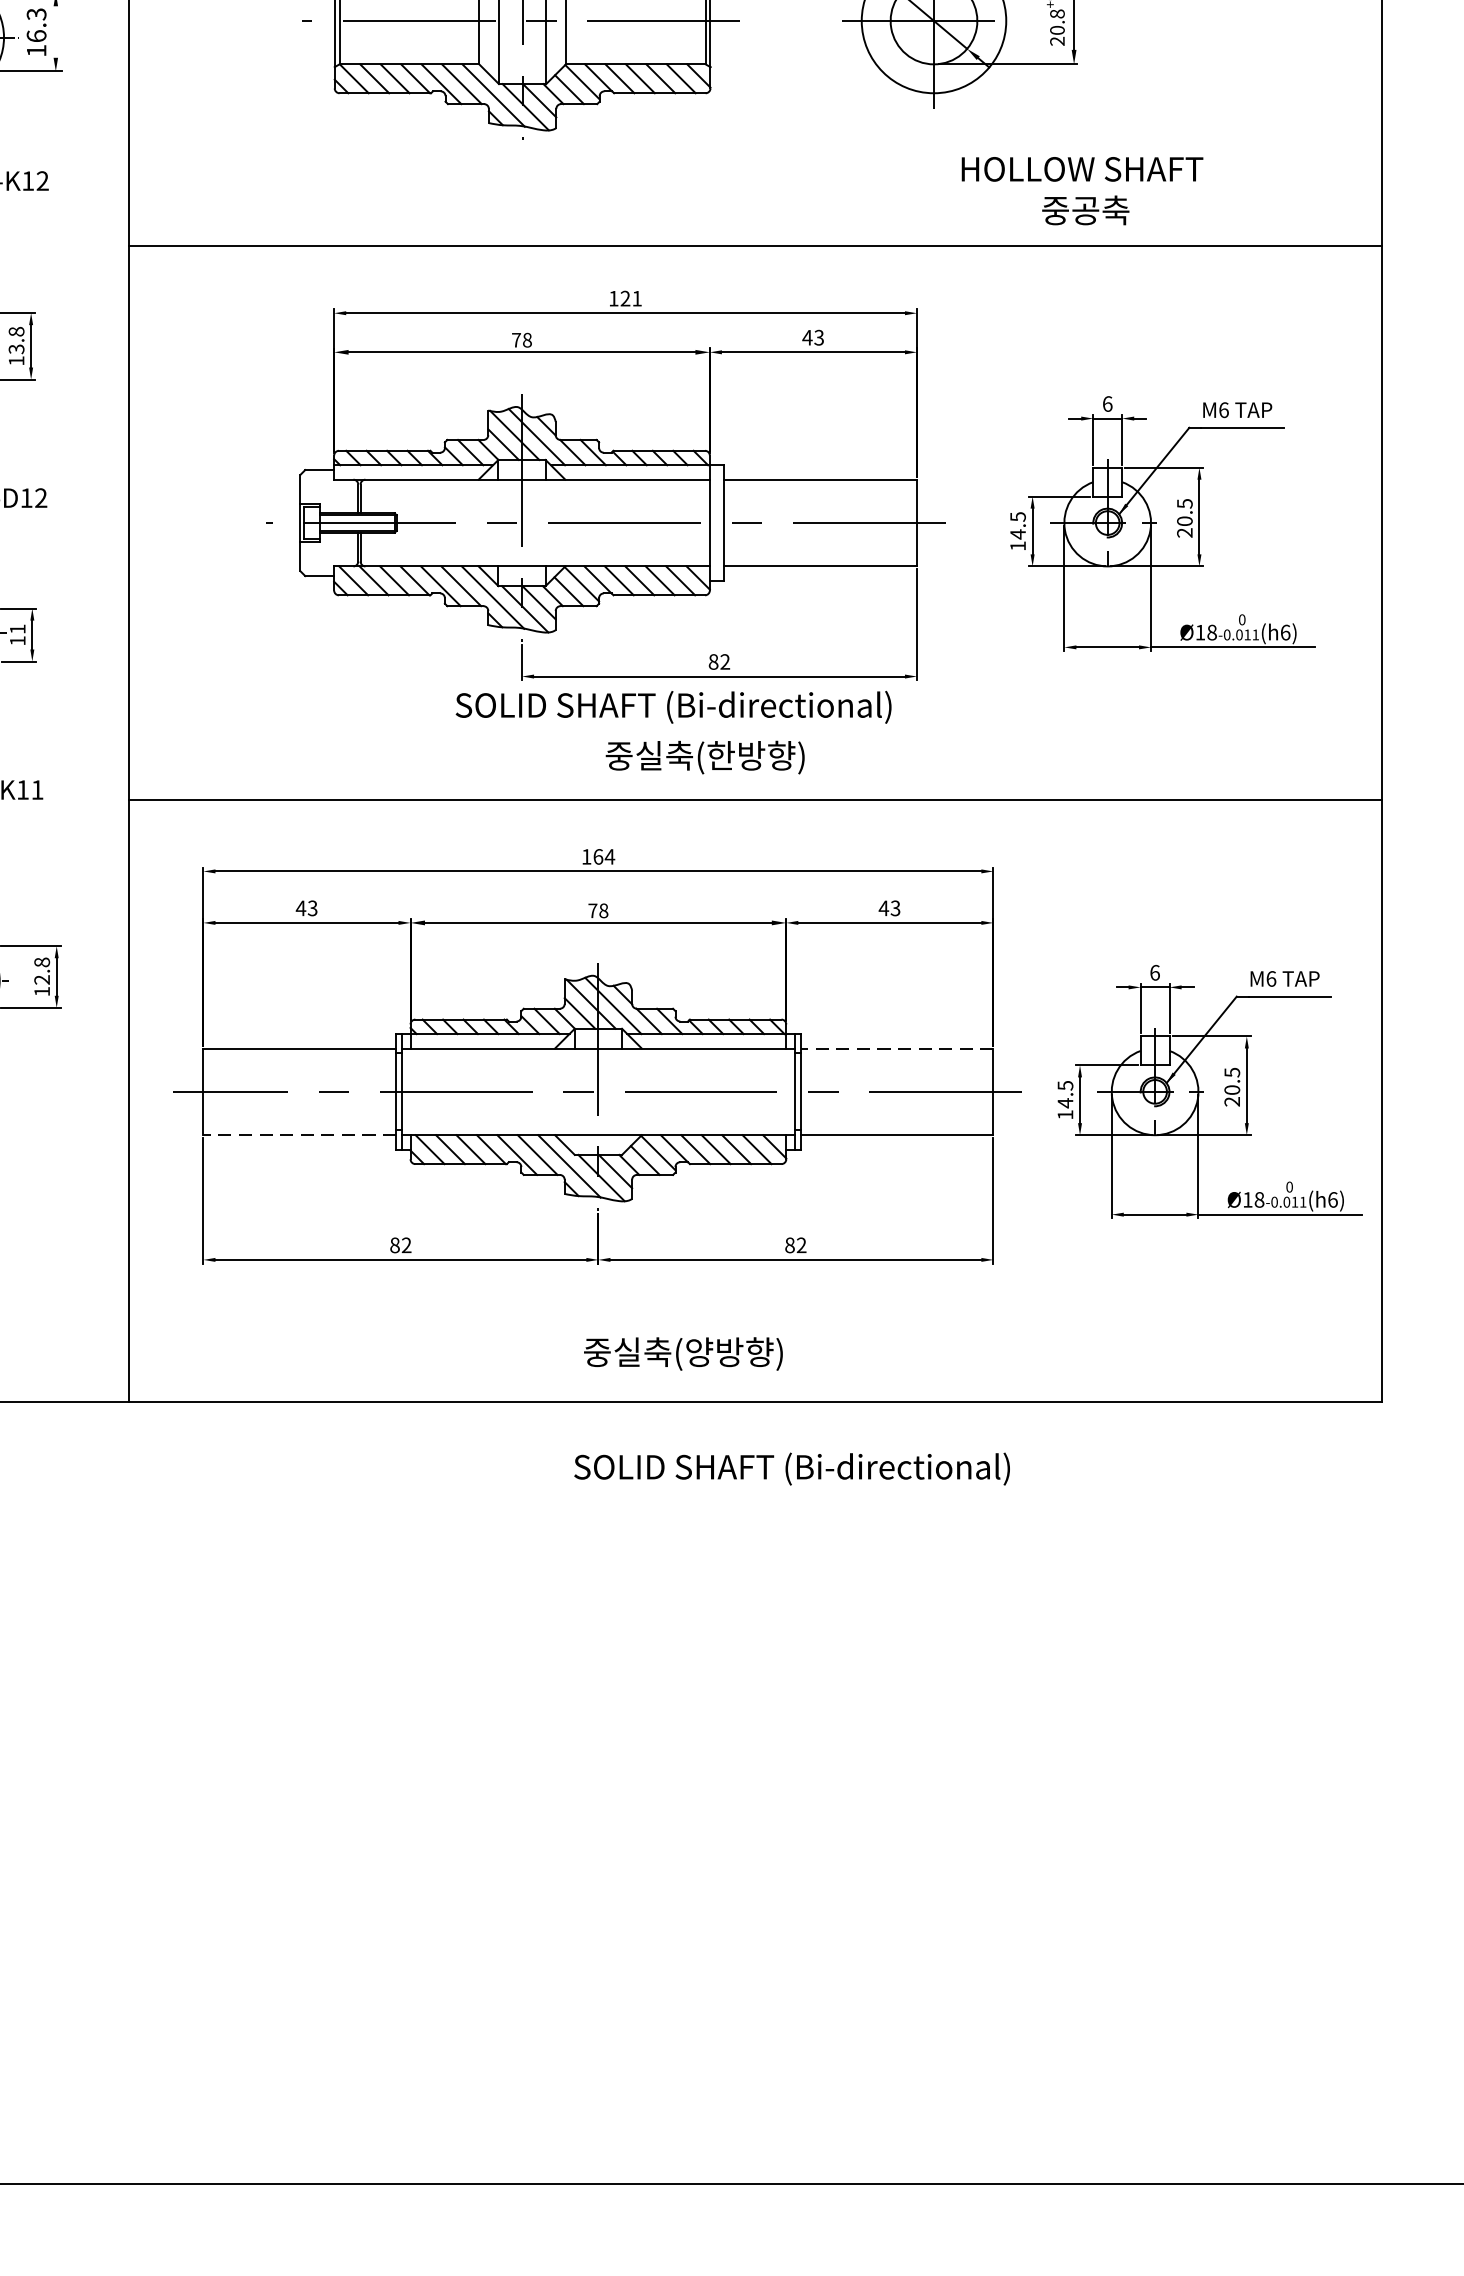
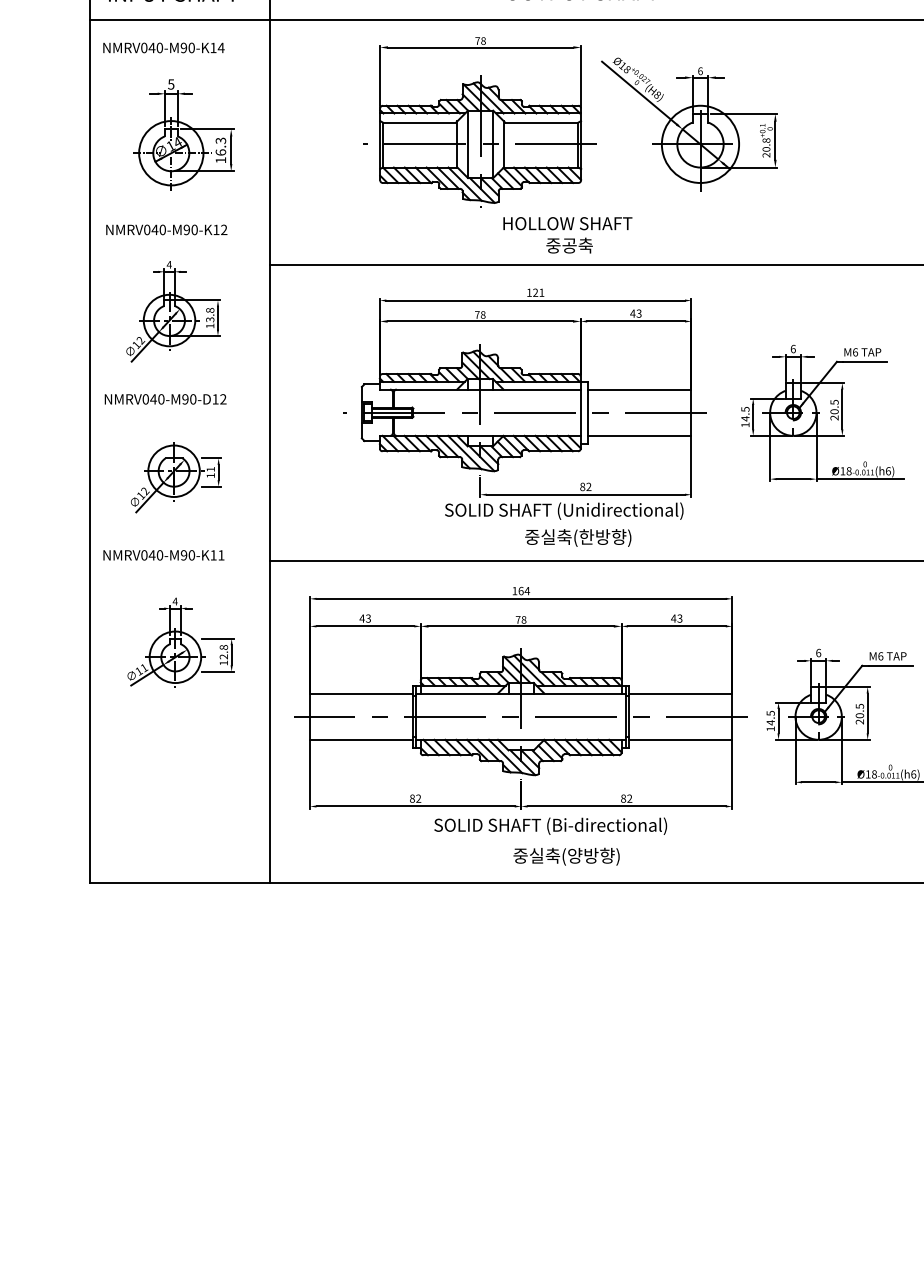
line: (56, 32) -> (231, 150), added
text: (1081, 191) -> (567, 235), moved
text: (789, 706) -> (623, 510), SOLID SHAFT (Bi-directional) -> SOLID SHAFT (Unidirectional)
line: (896, 1048) -> (680, 693), dashed -> solid
line: (299, 1134) -> (361, 739), dashed -> solid
text: (791, 1467) -> (550, 825), moved

